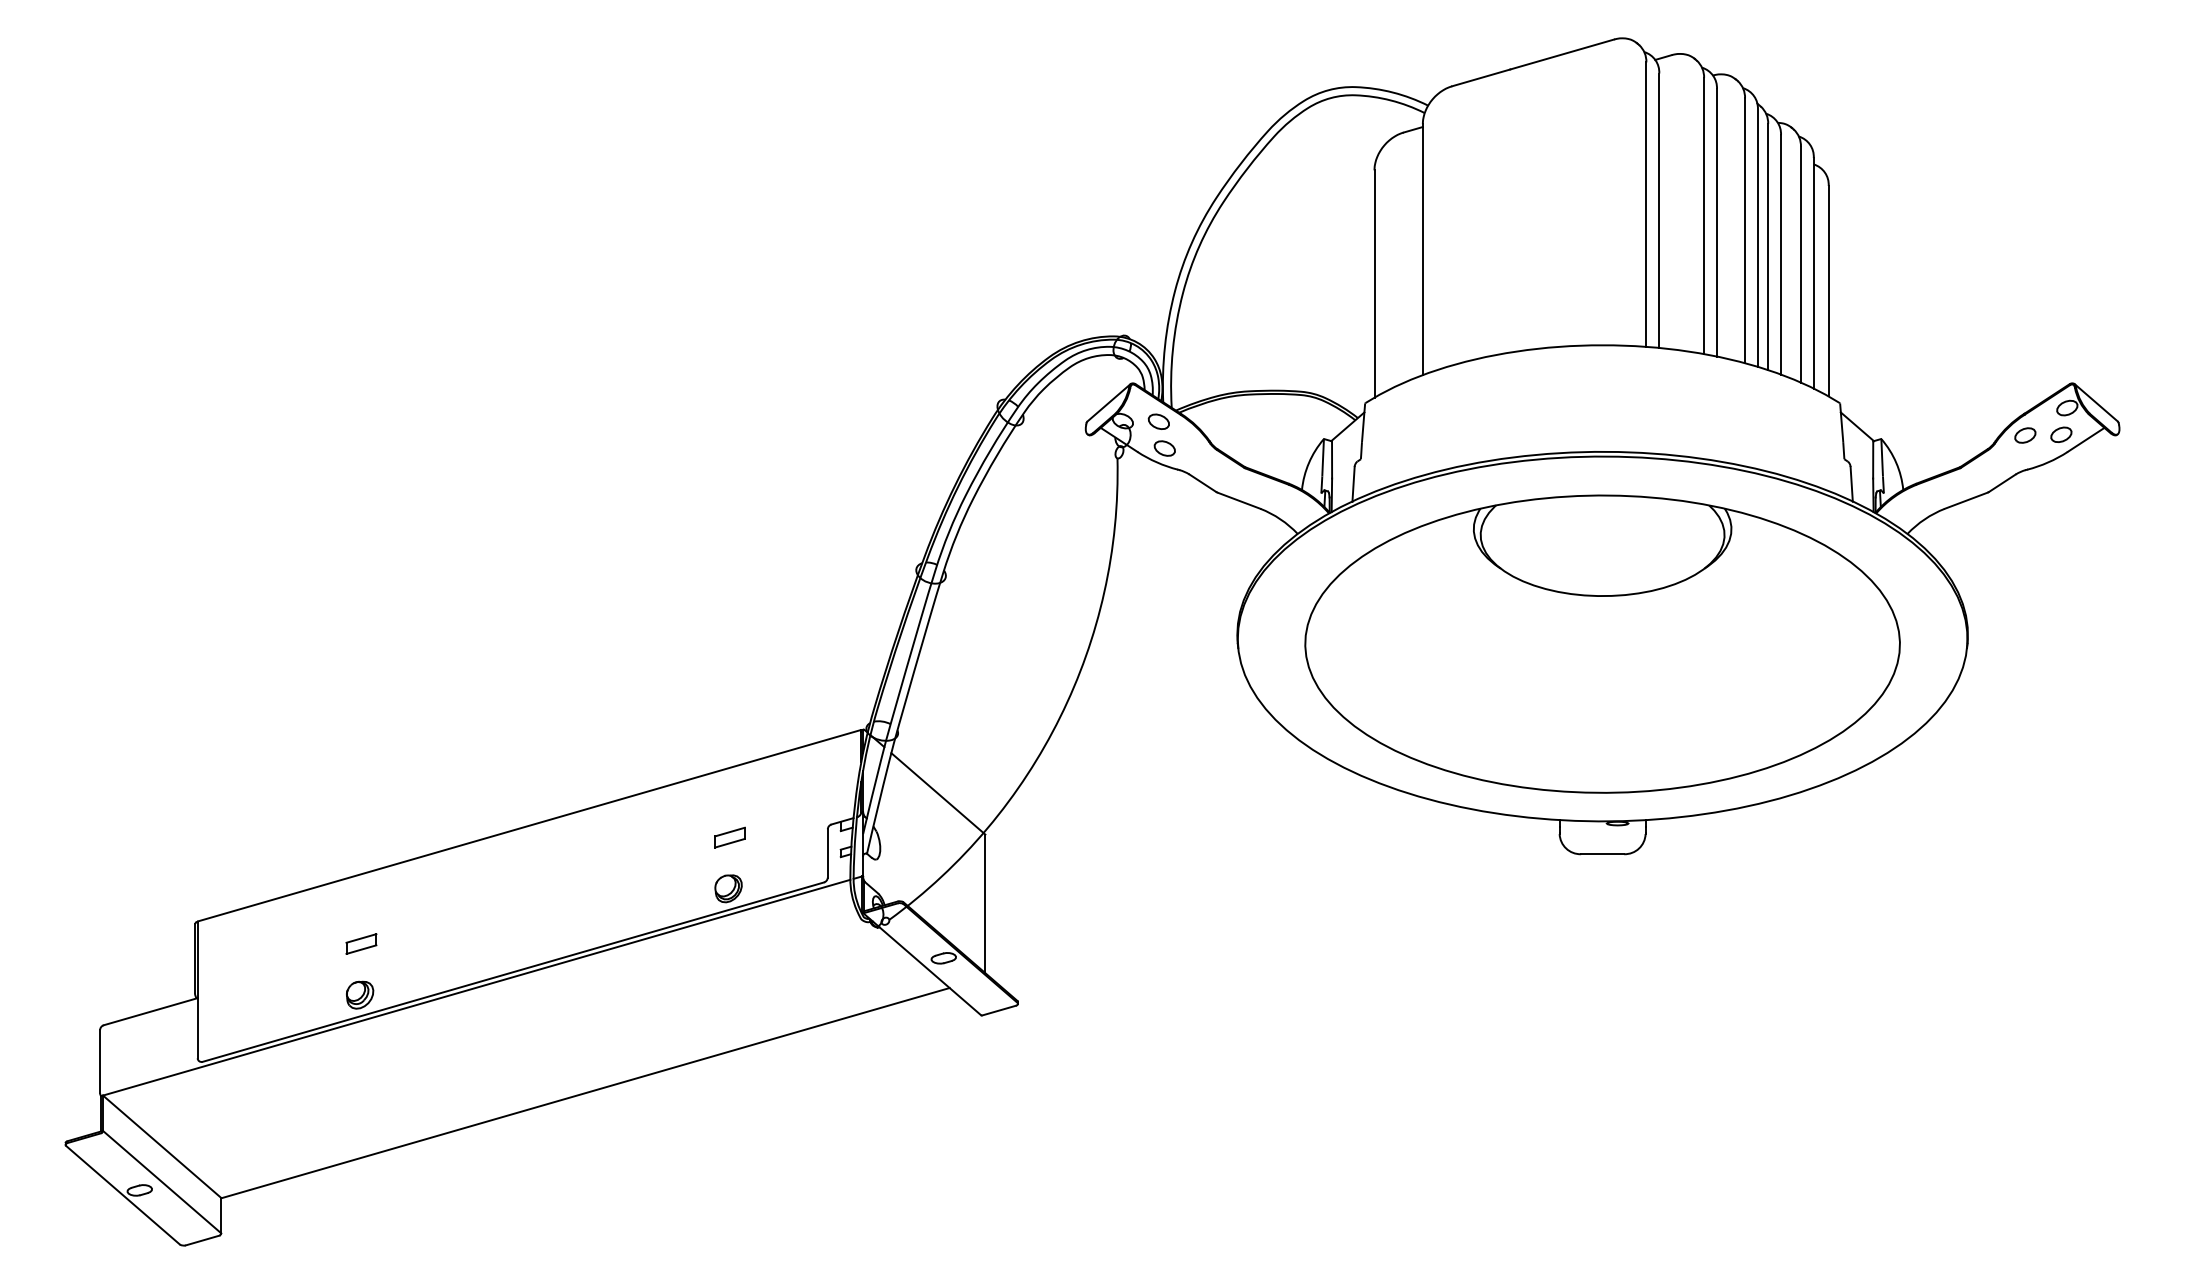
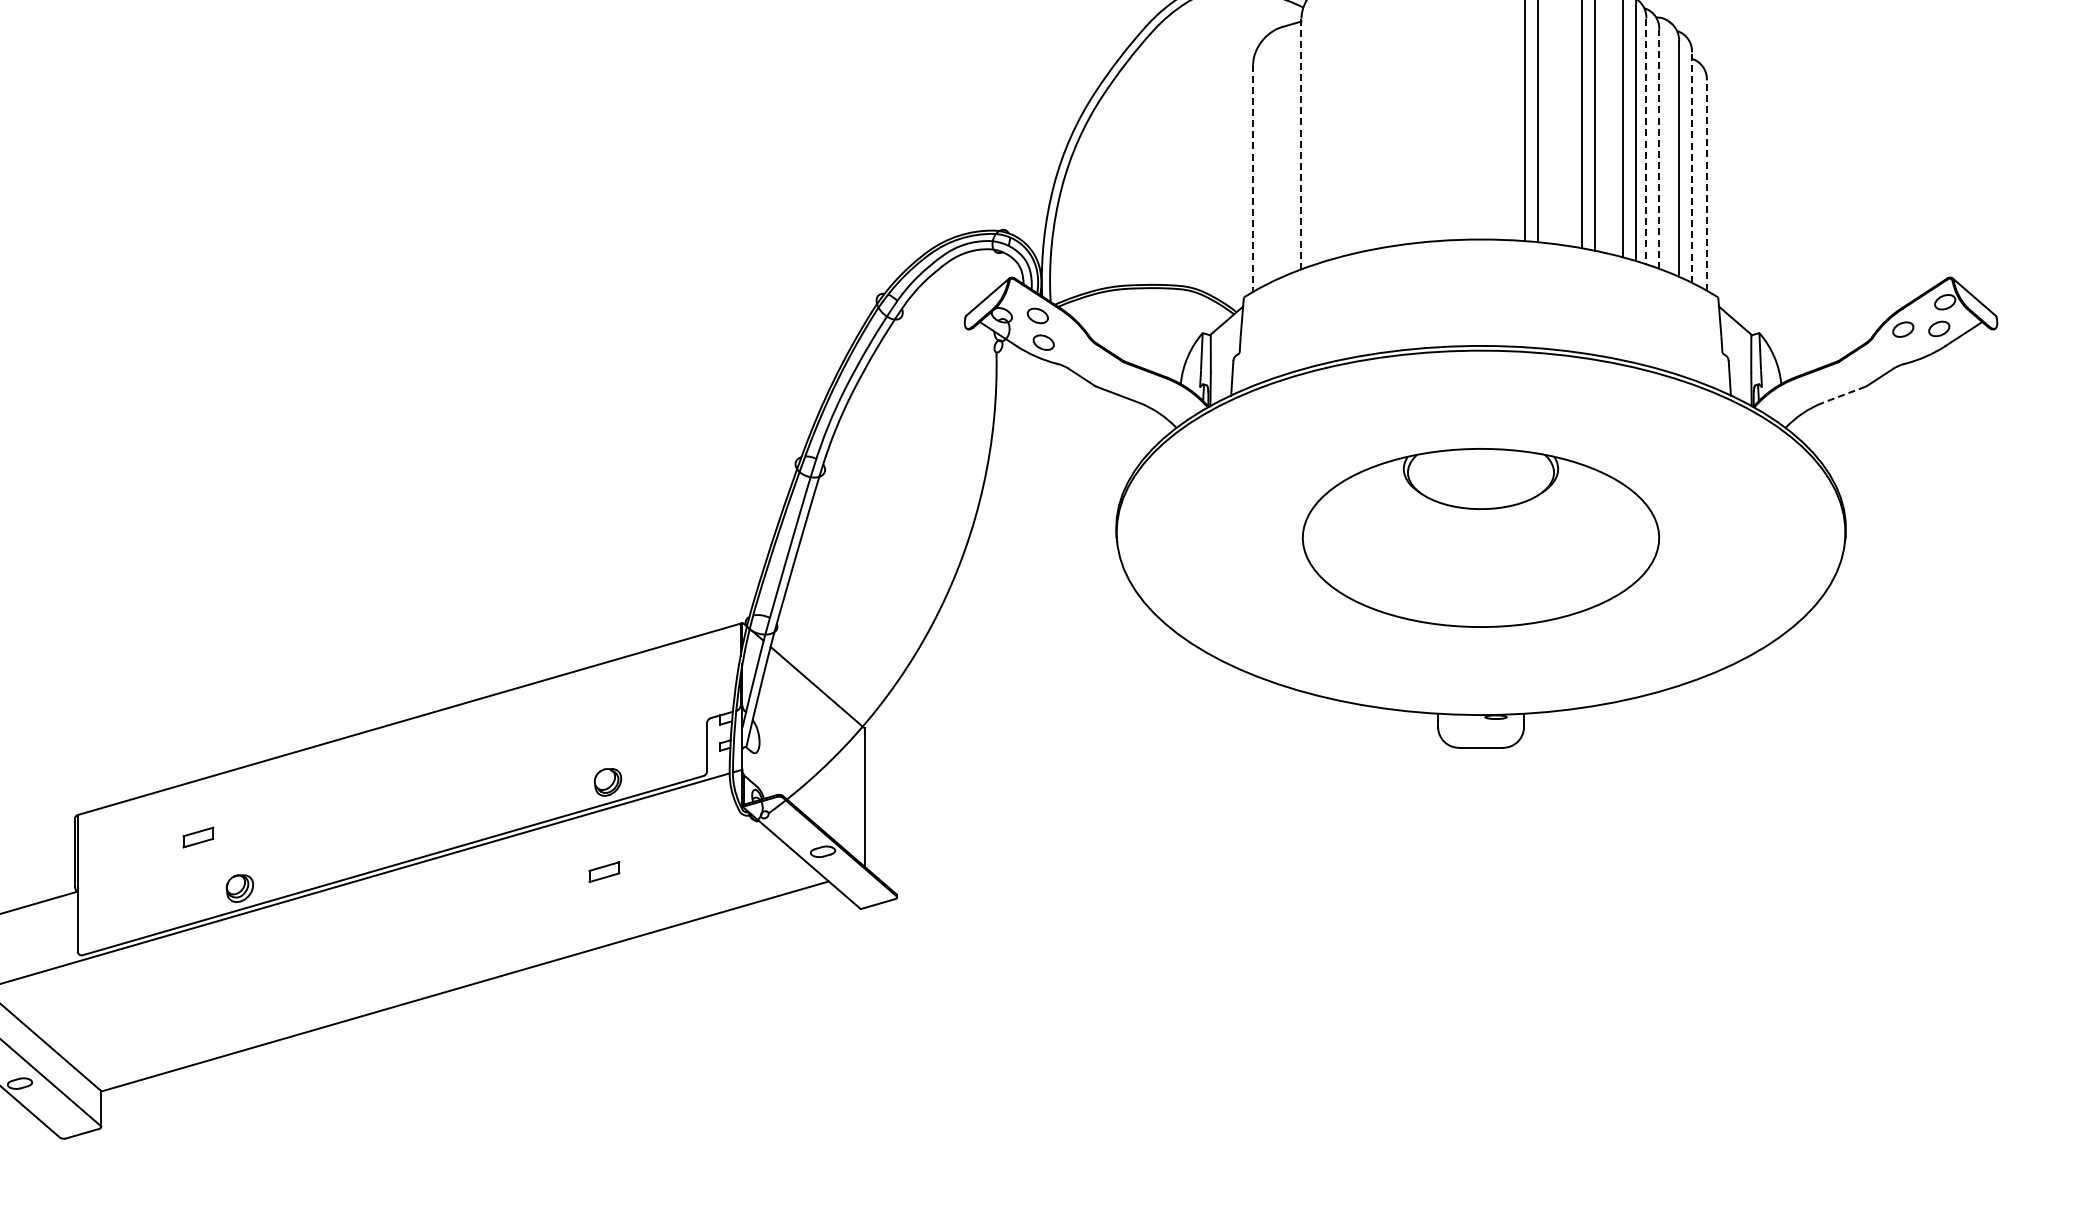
line: (1768, 247) -> (1646, 141), solid -> dashed
line: (1422, 250) -> (1301, 144), solid -> dashed
line: (1781, 254) -> (1659, 148), solid -> dashed
line: (1813, 272) -> (1691, 166), solid -> dashed
line: (1374, 284) -> (1253, 178), solid -> dashed
line: (1828, 290) -> (1706, 184), solid -> dashed
line: (1966, 500) -> (1844, 394), solid -> dashed
part: (1602, 643) -> (1480, 537), size x0.6
part: (729, 837) -> (603, 871), moved
part: (361, 943) -> (198, 837), moved

